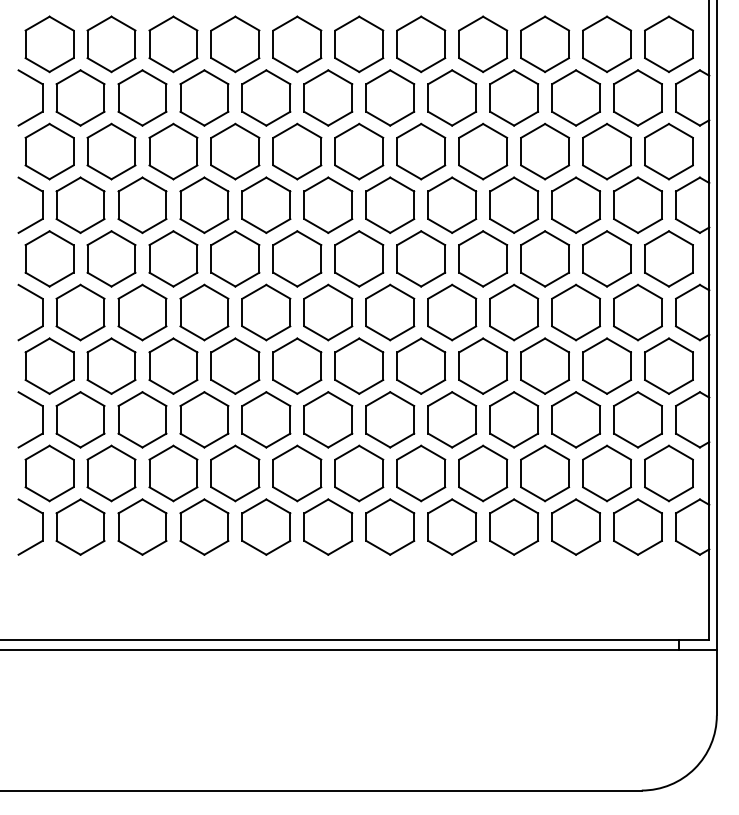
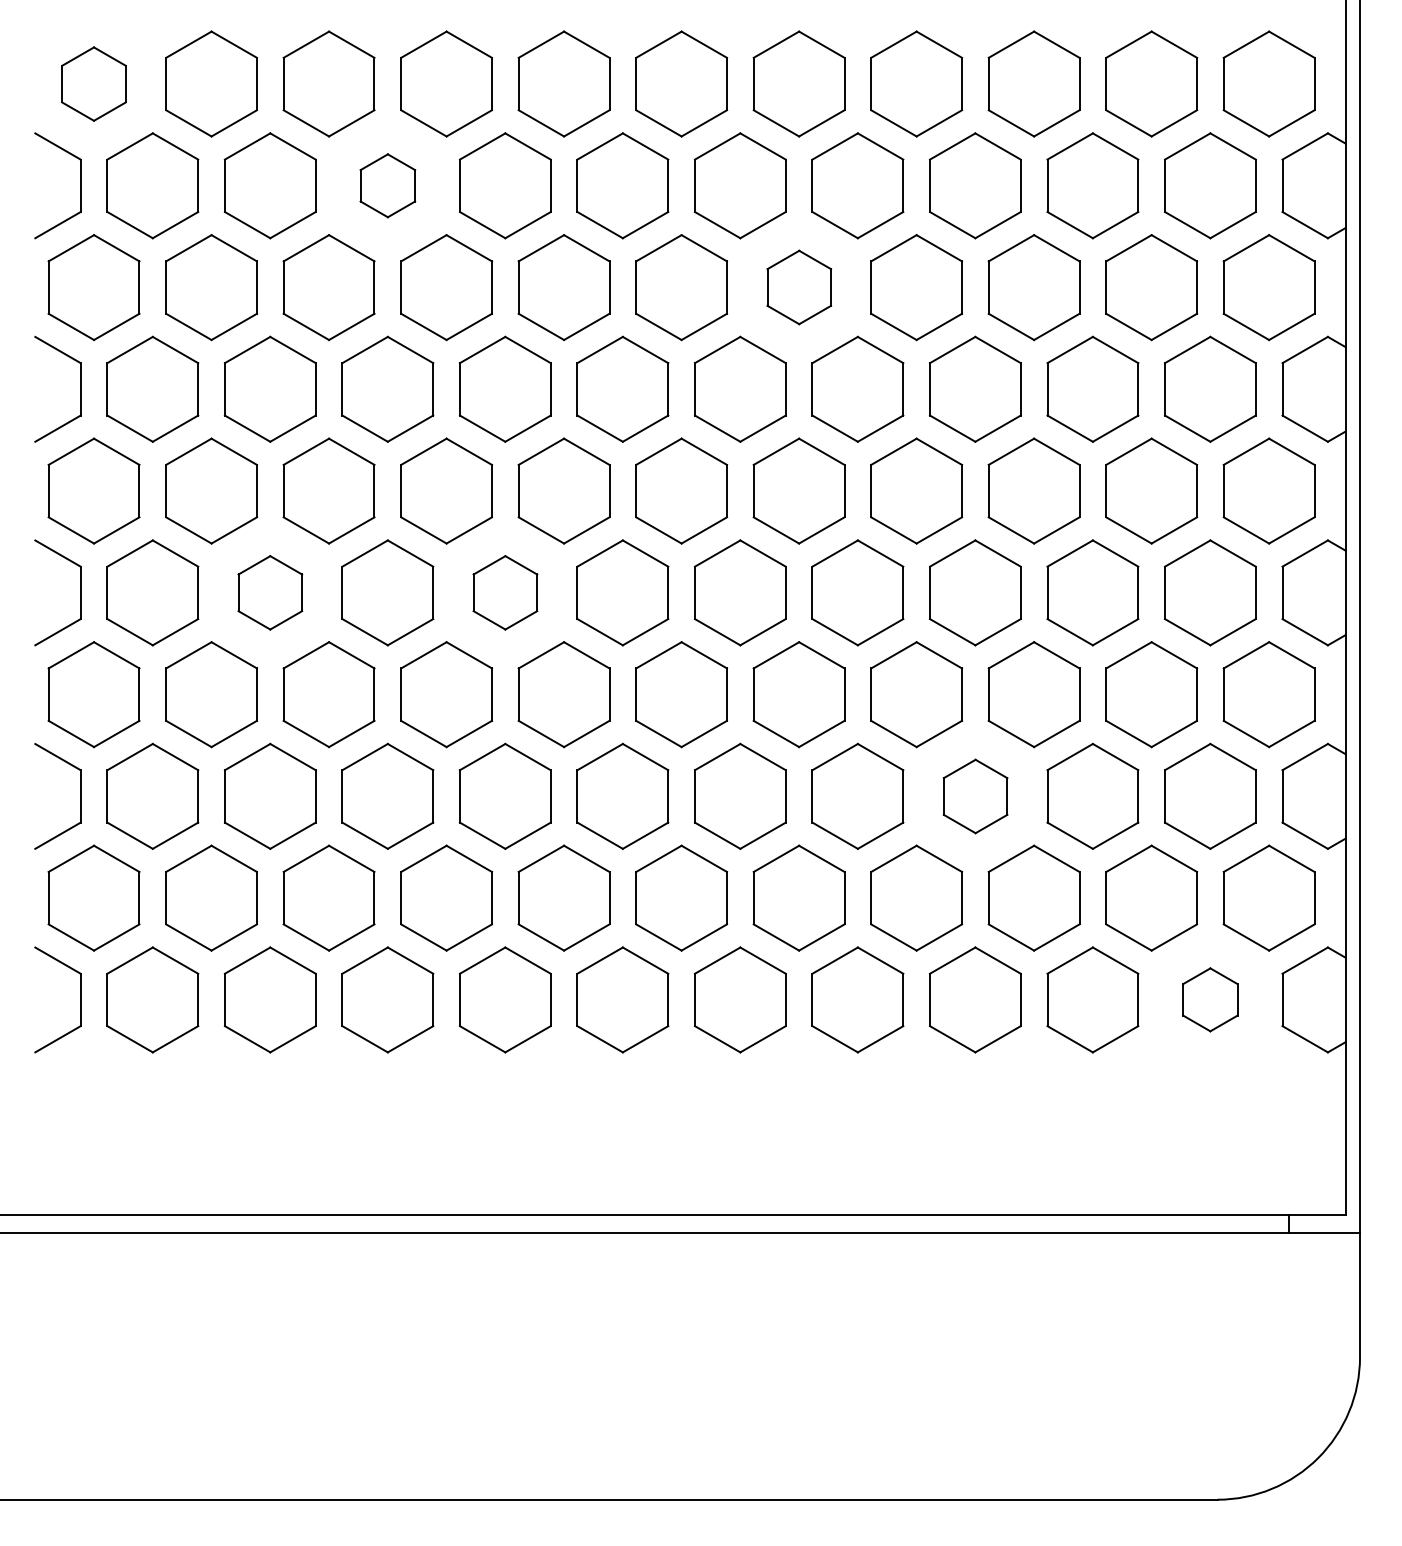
part: (49, 44) -> (93, 84), size x0.7
part: (204, 97) -> (387, 184), size x0.6
part: (421, 151) -> (799, 287), size x0.7
part: (142, 312) -> (270, 592), size x0.7
part: (266, 312) -> (505, 592), size x0.7
part: (514, 419) -> (976, 795), size x0.7
part: (637, 526) -> (1209, 998), size x0.6

